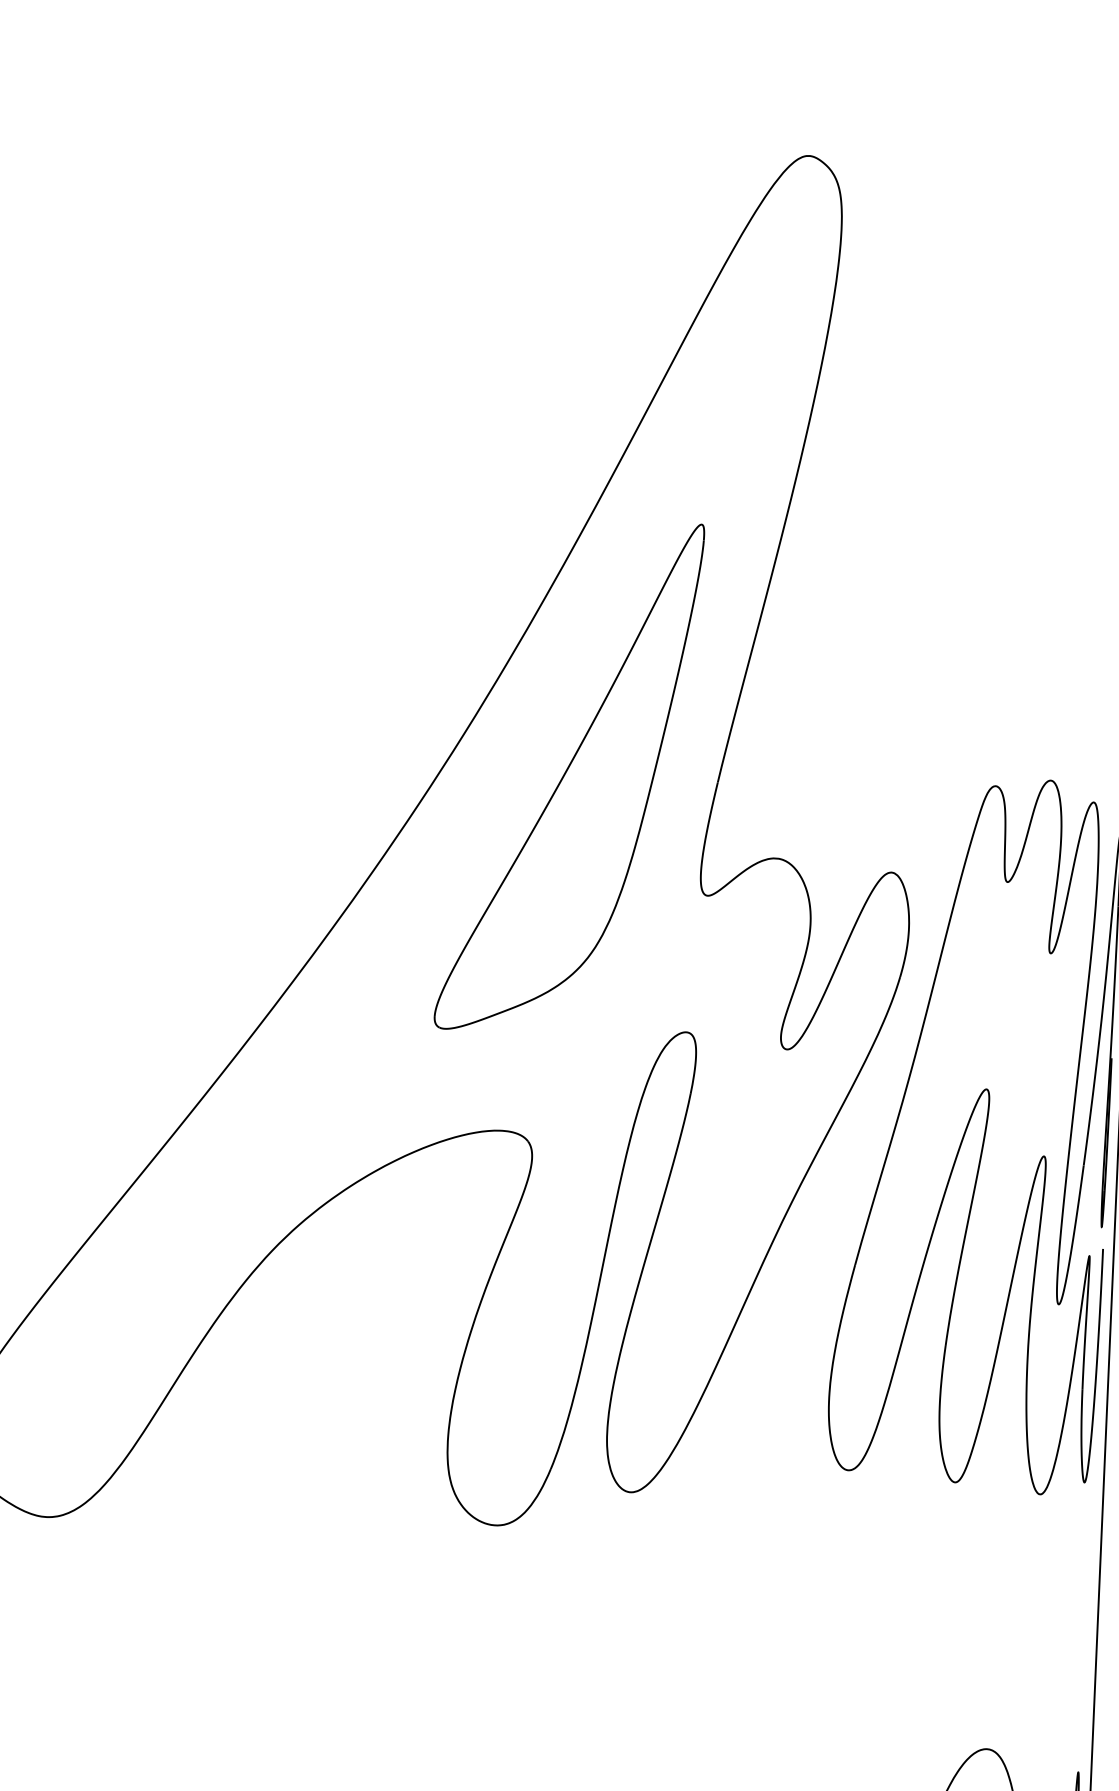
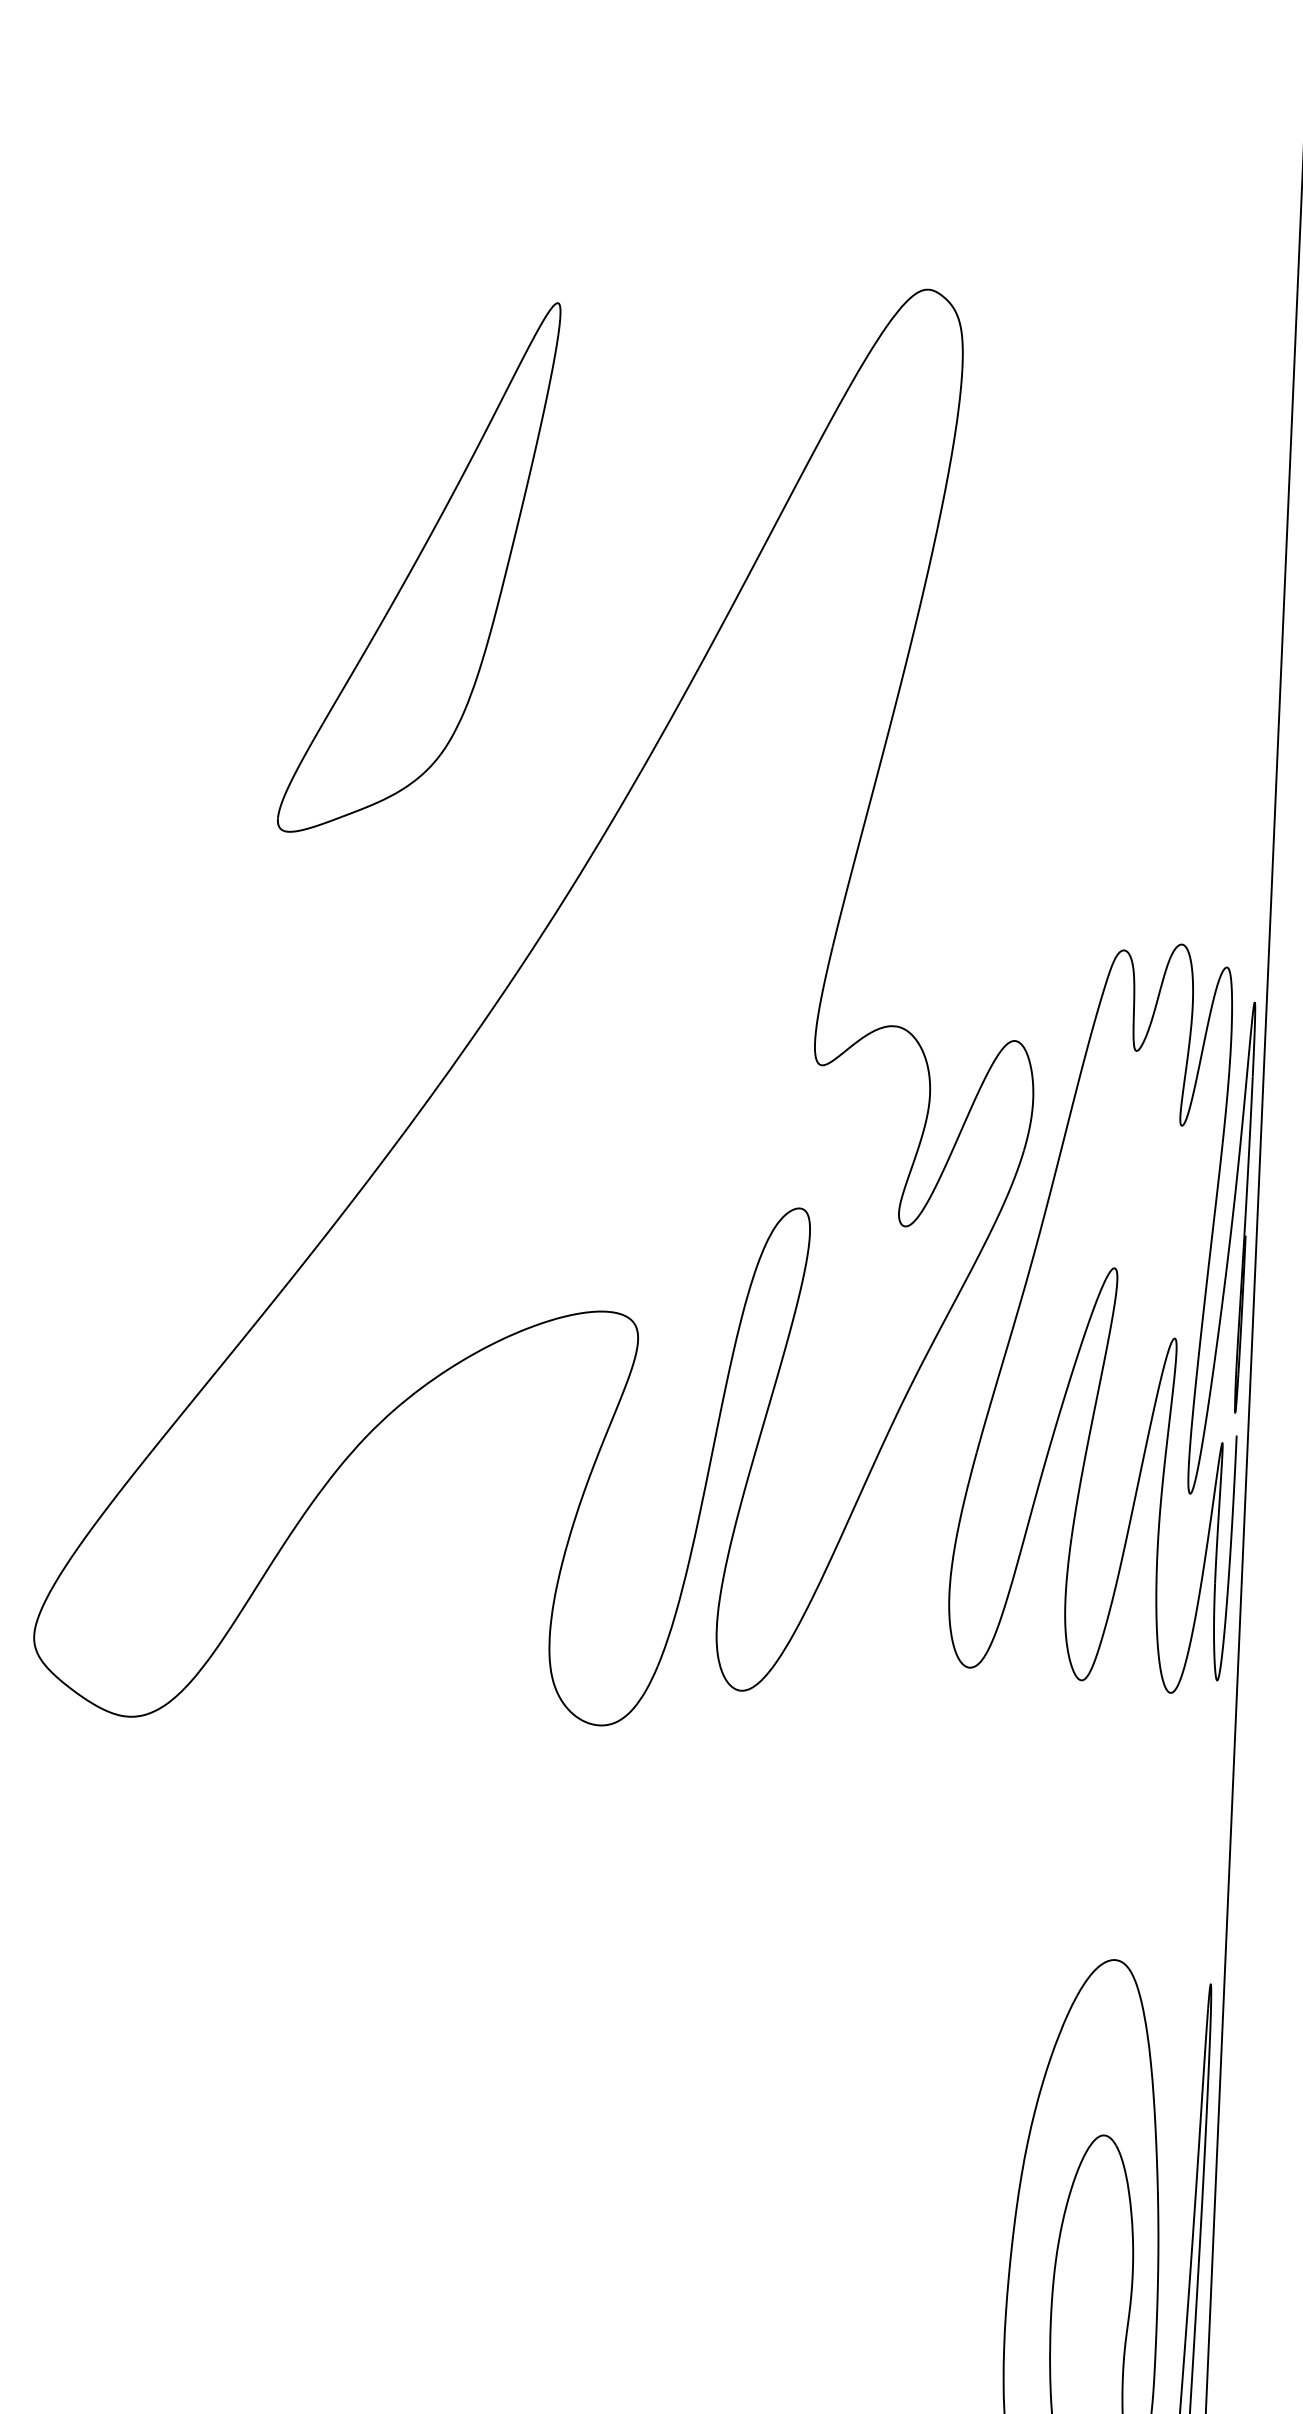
part: (569, 776) -> (419, 567), moved

